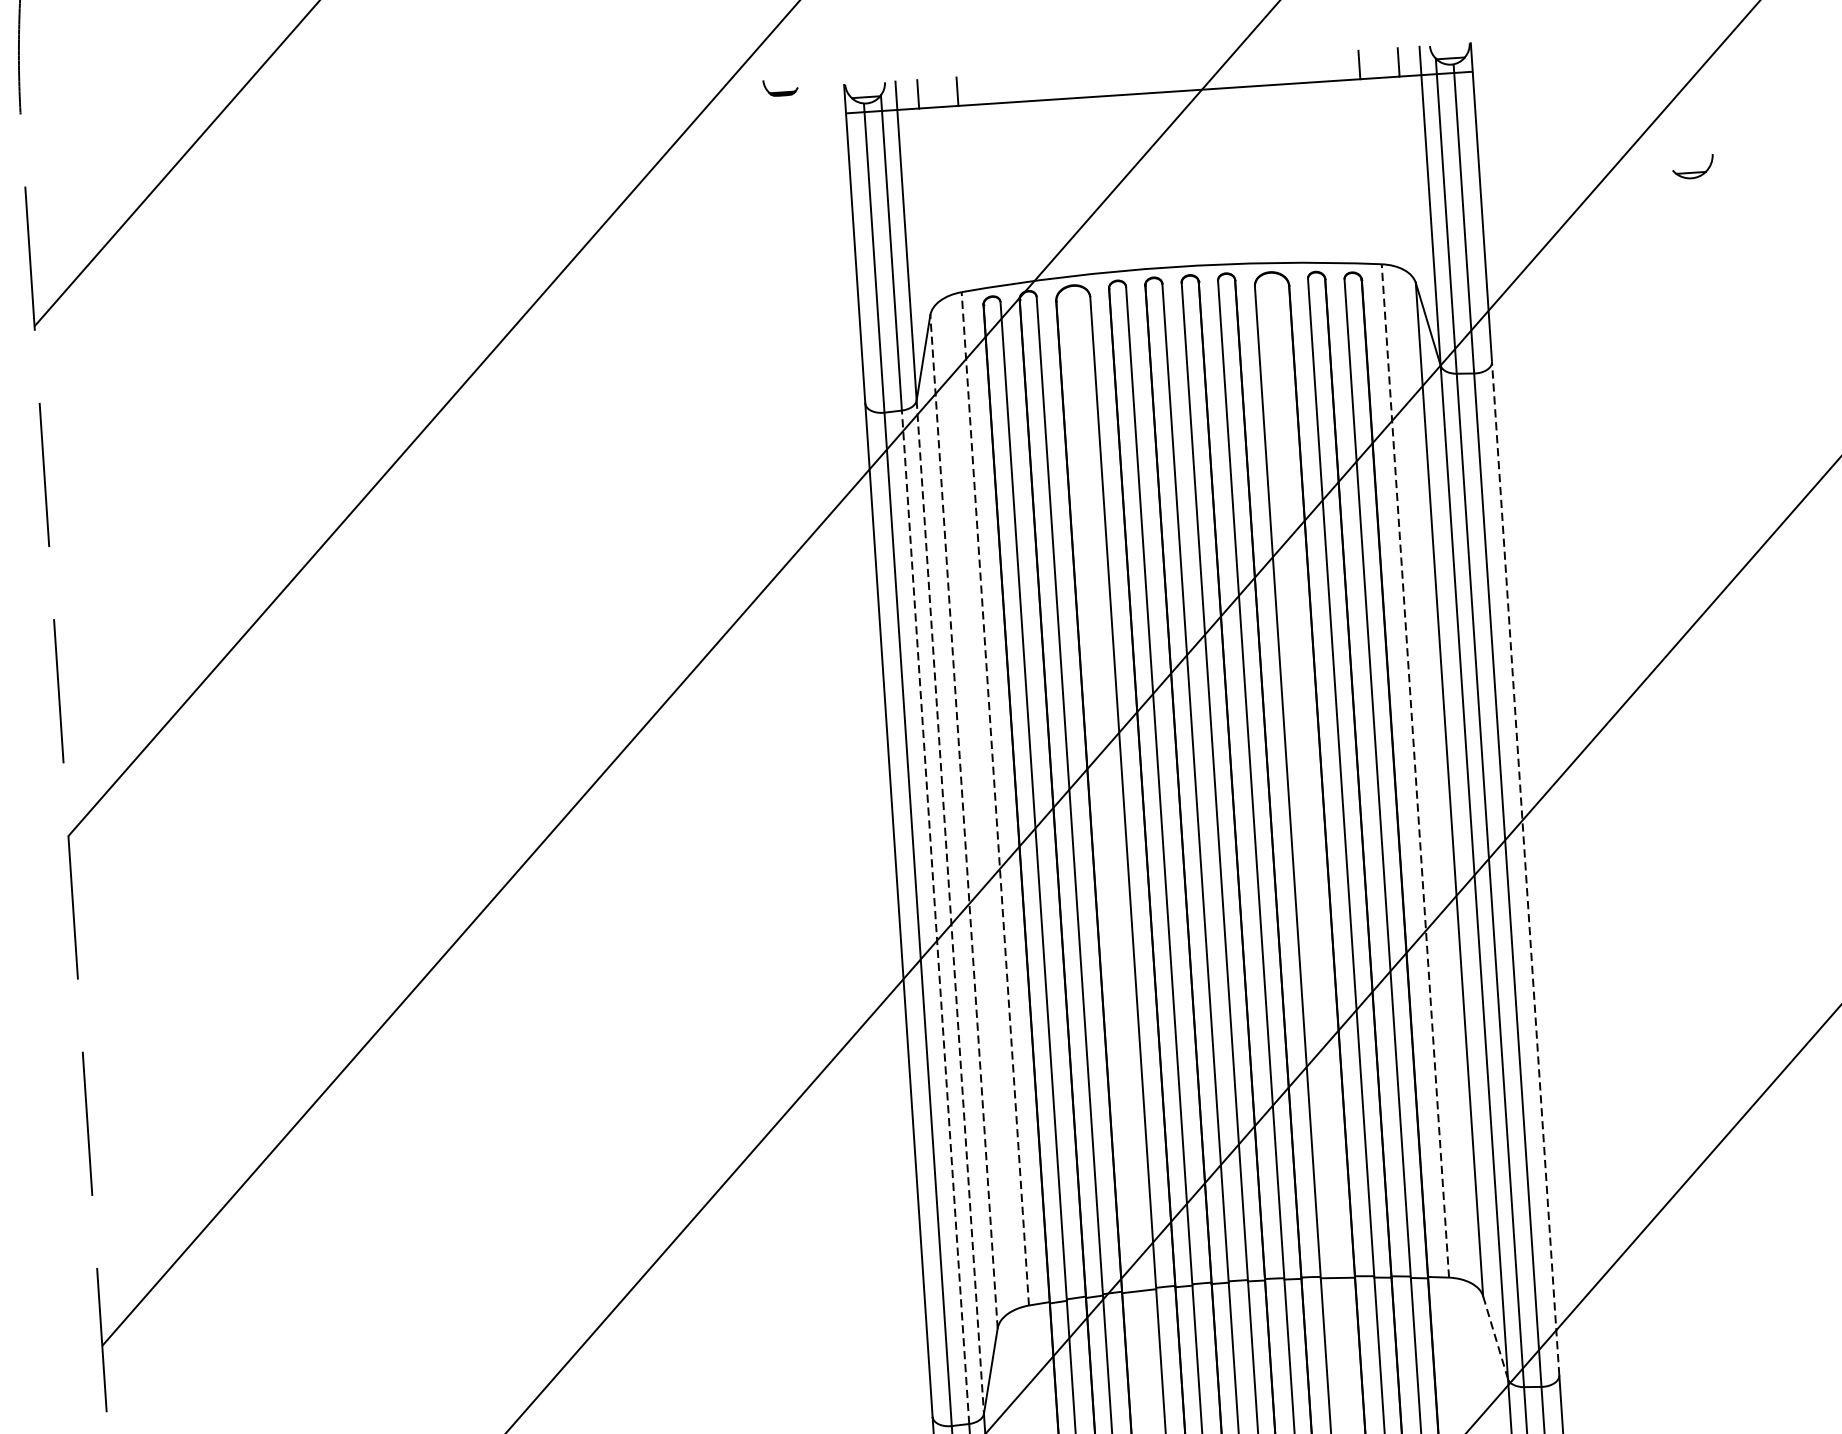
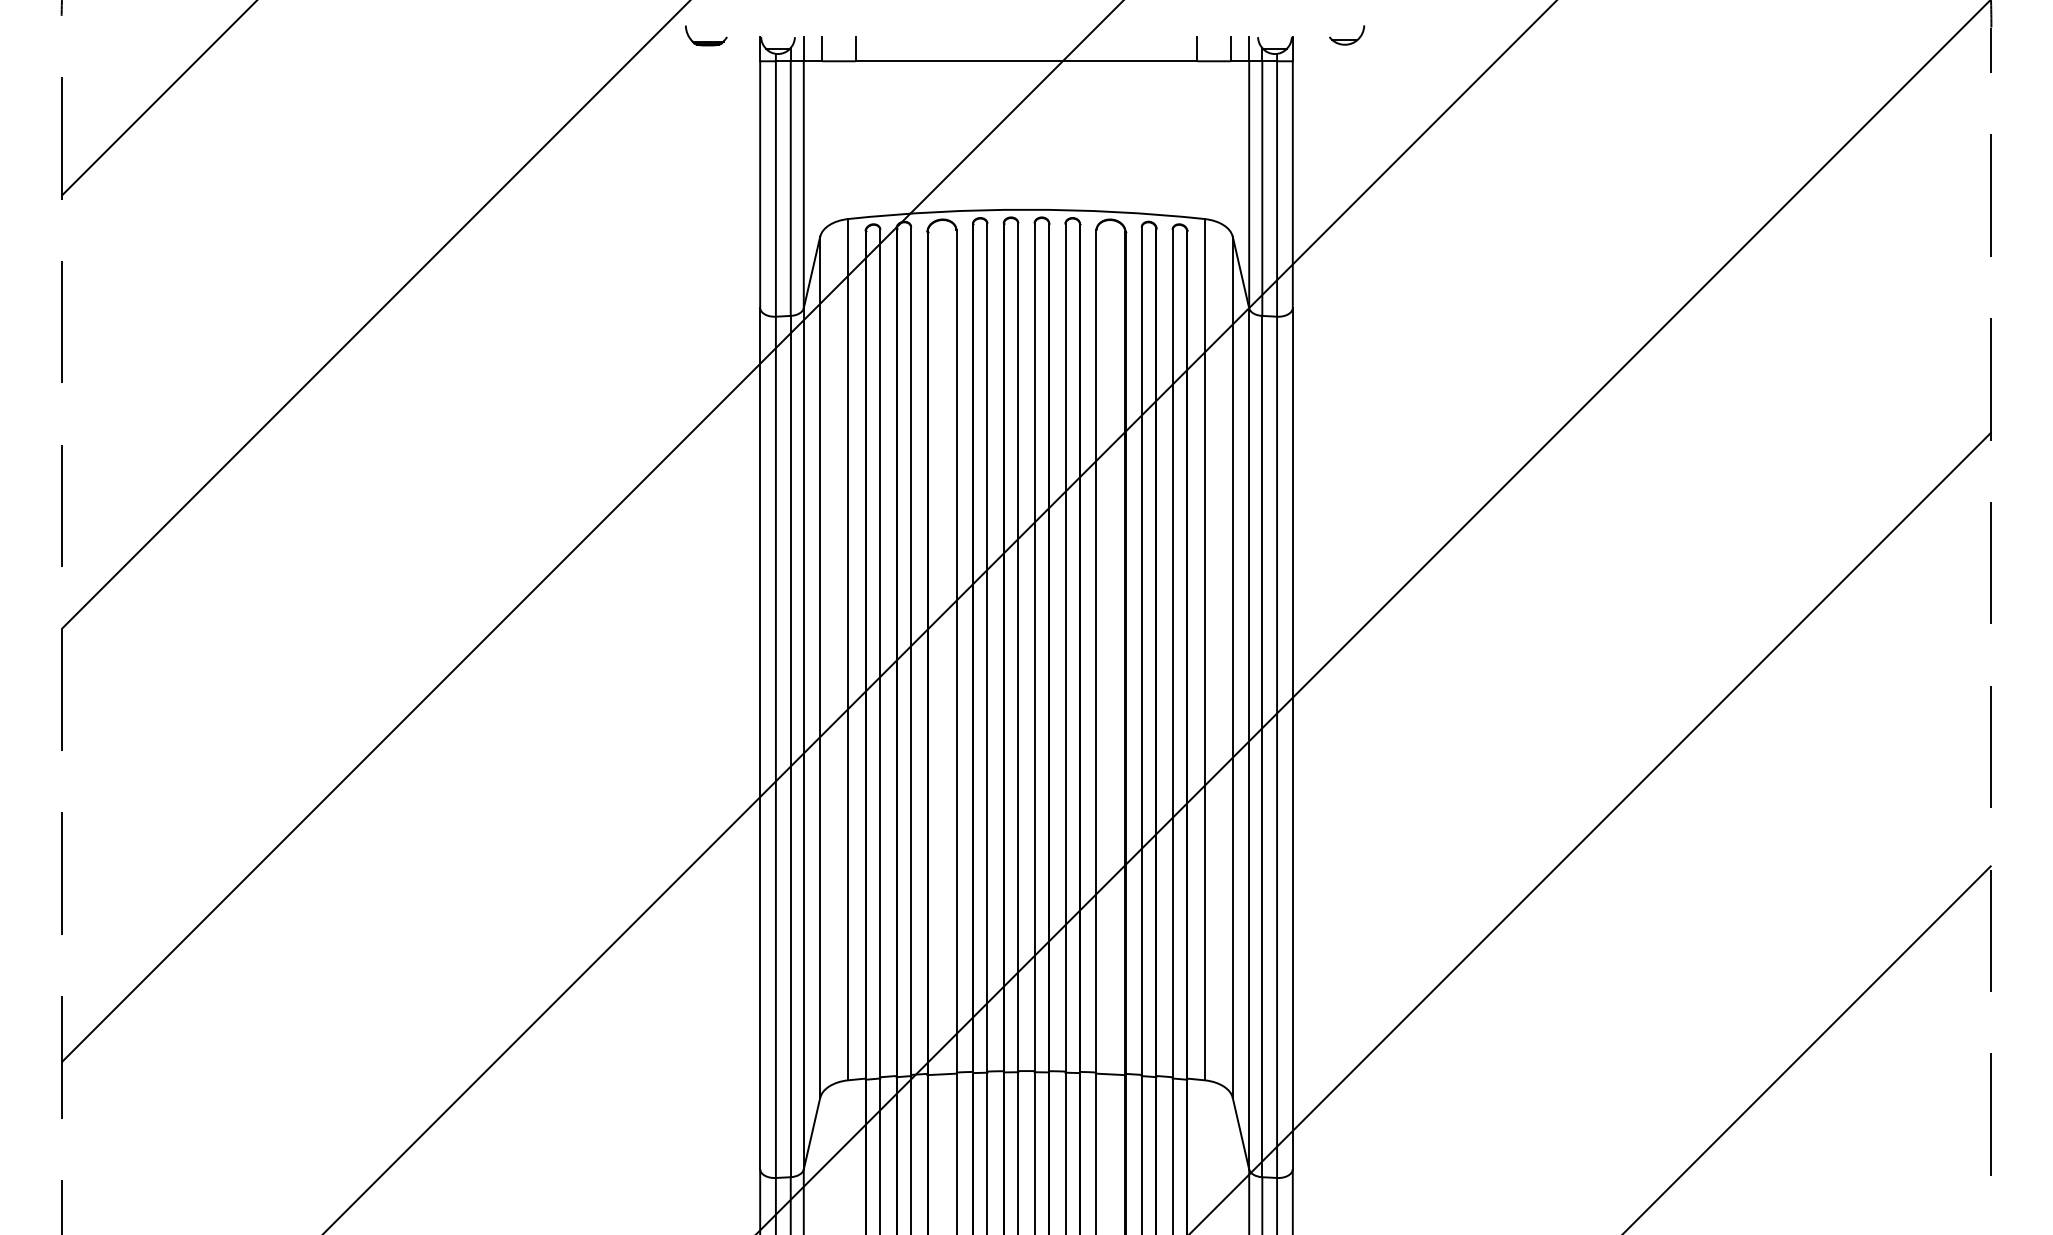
part: (780, 87) -> (706, 35), size x1.43
part: (1693, 167) -> (1347, 35), moved
line: (1415, 770) -> (1205, 649), dashed -> solid
line: (994, 798) -> (847, 649), dashed -> solid
line: (964, 821) -> (820, 667), dashed -> solid
line: (1525, 868) -> (1292, 738), dashed -> solid
line: (949, 906) -> (803, 738), dashed -> solid
line: (935, 917) -> (790, 746), dashed -> solid
line: (1494, 1337) -> (1240, 1133), dashed -> solid

